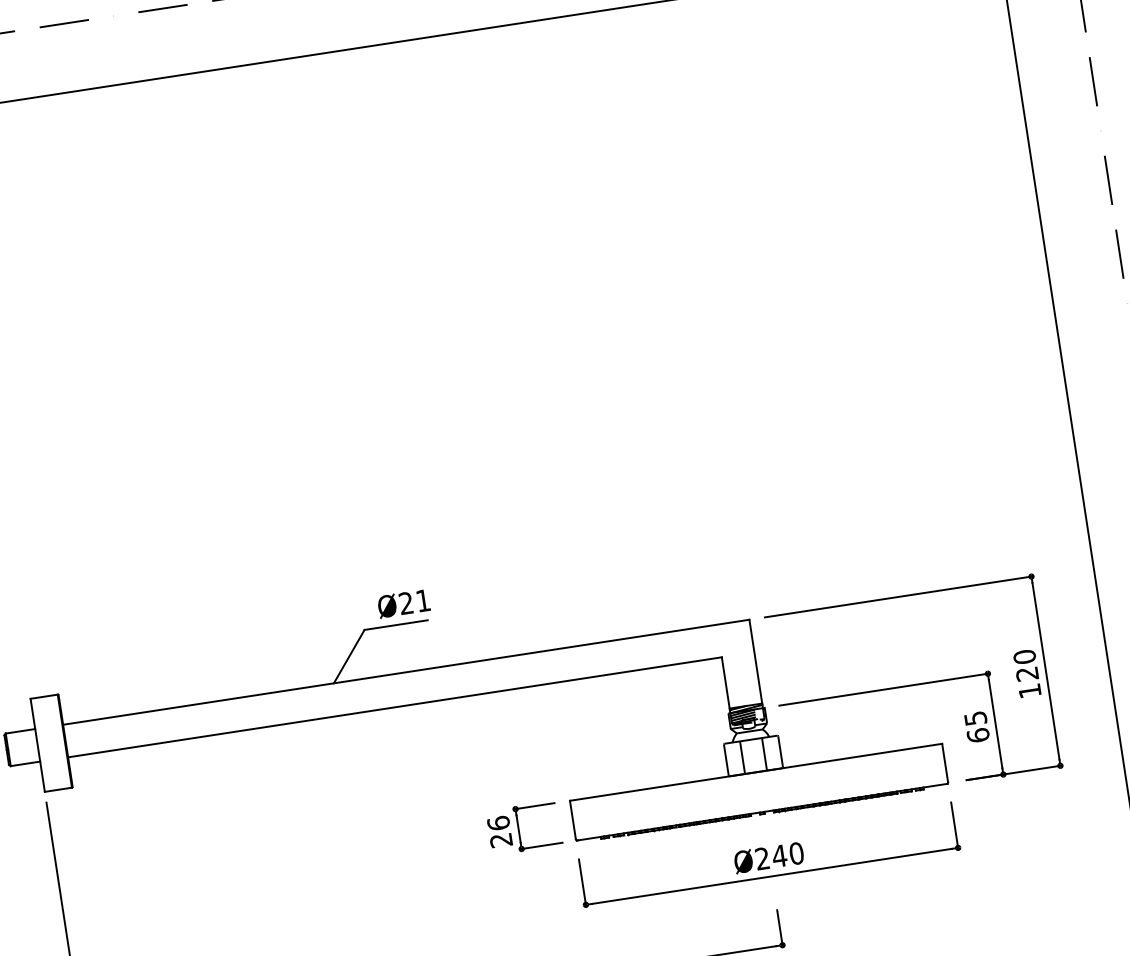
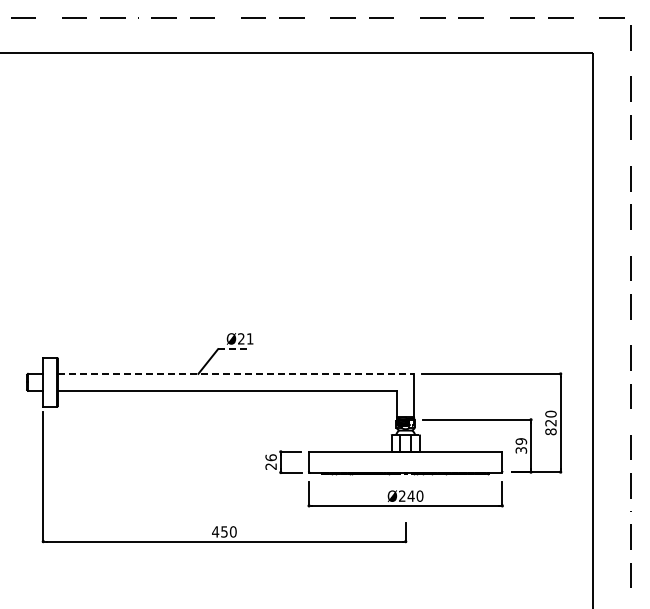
line: (398, 625) -> (235, 349), solid -> dashed
line: (407, 671) -> (236, 373), solid -> dashed
text: (1028, 690) -> (550, 431), 120 -> 820
text: (977, 726) -> (521, 445), 65 -> 39

